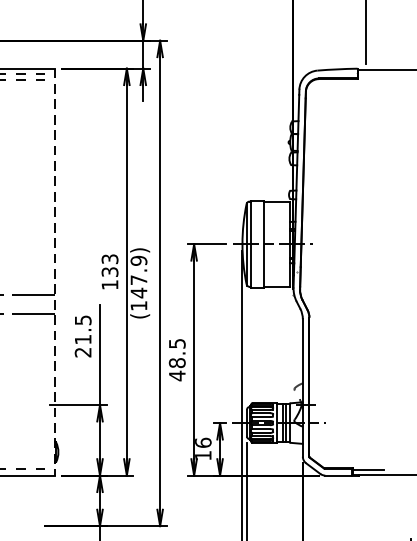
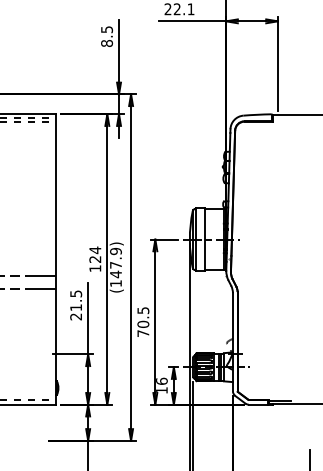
text: (110, 265) -> (95, 254), 133 -> 124
line: (55, 272) -> (56, 259), dashed -> solid
text: (177, 368) -> (143, 328), 48.5 -> 70.5

